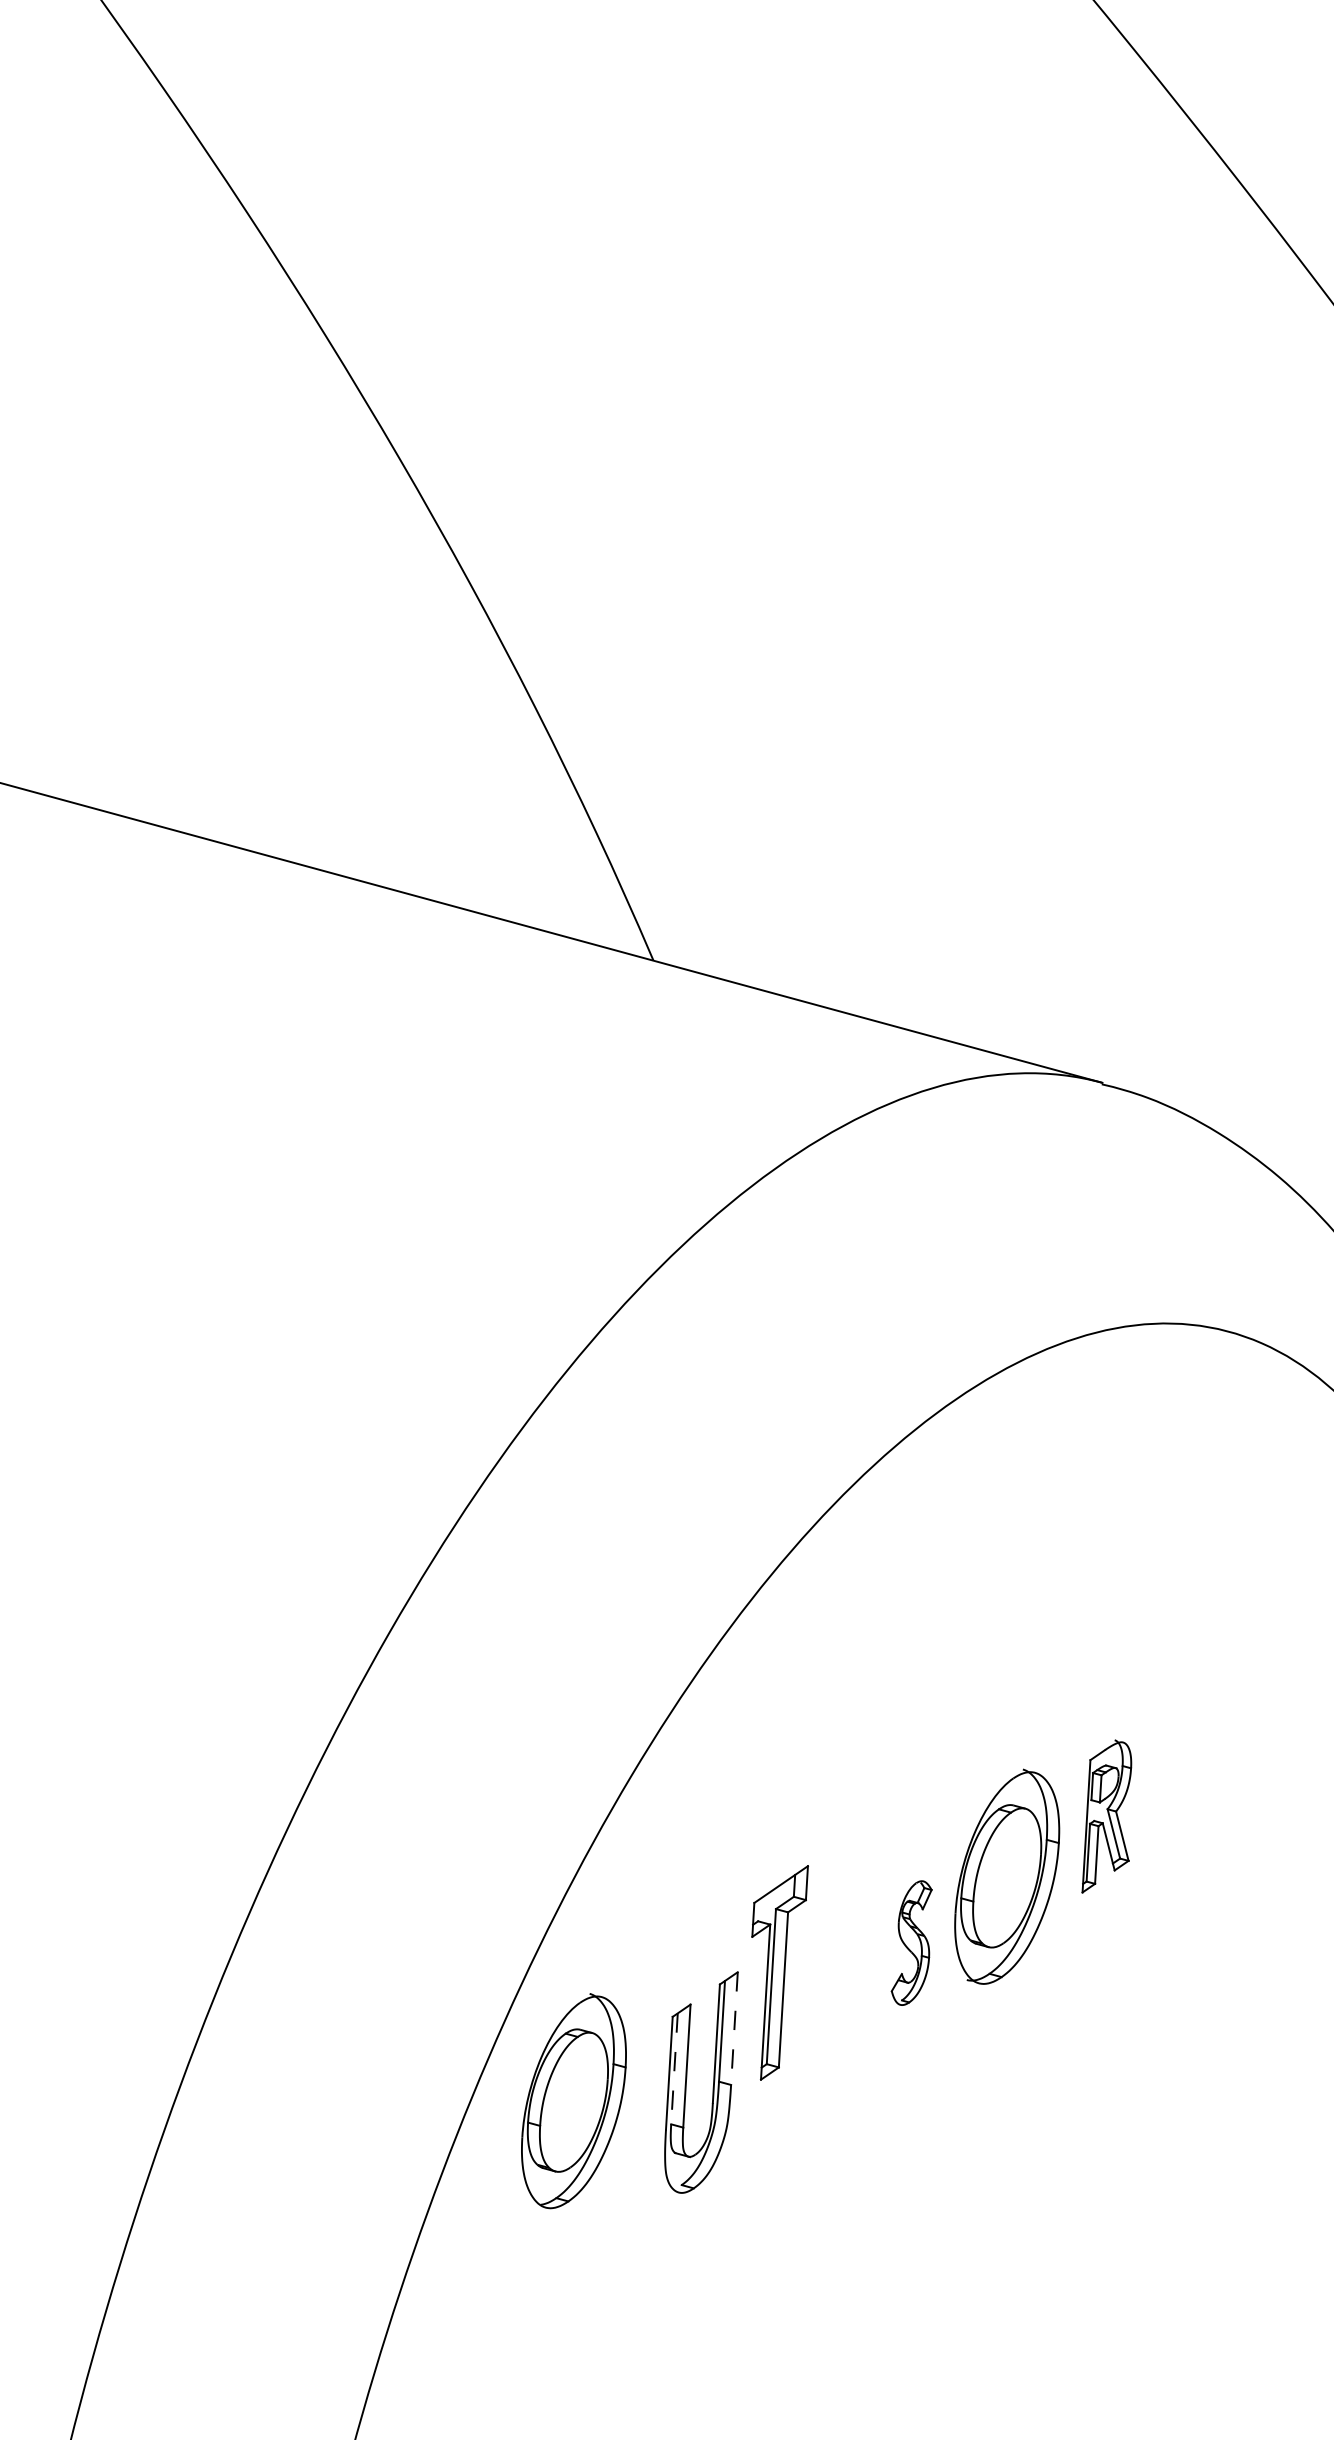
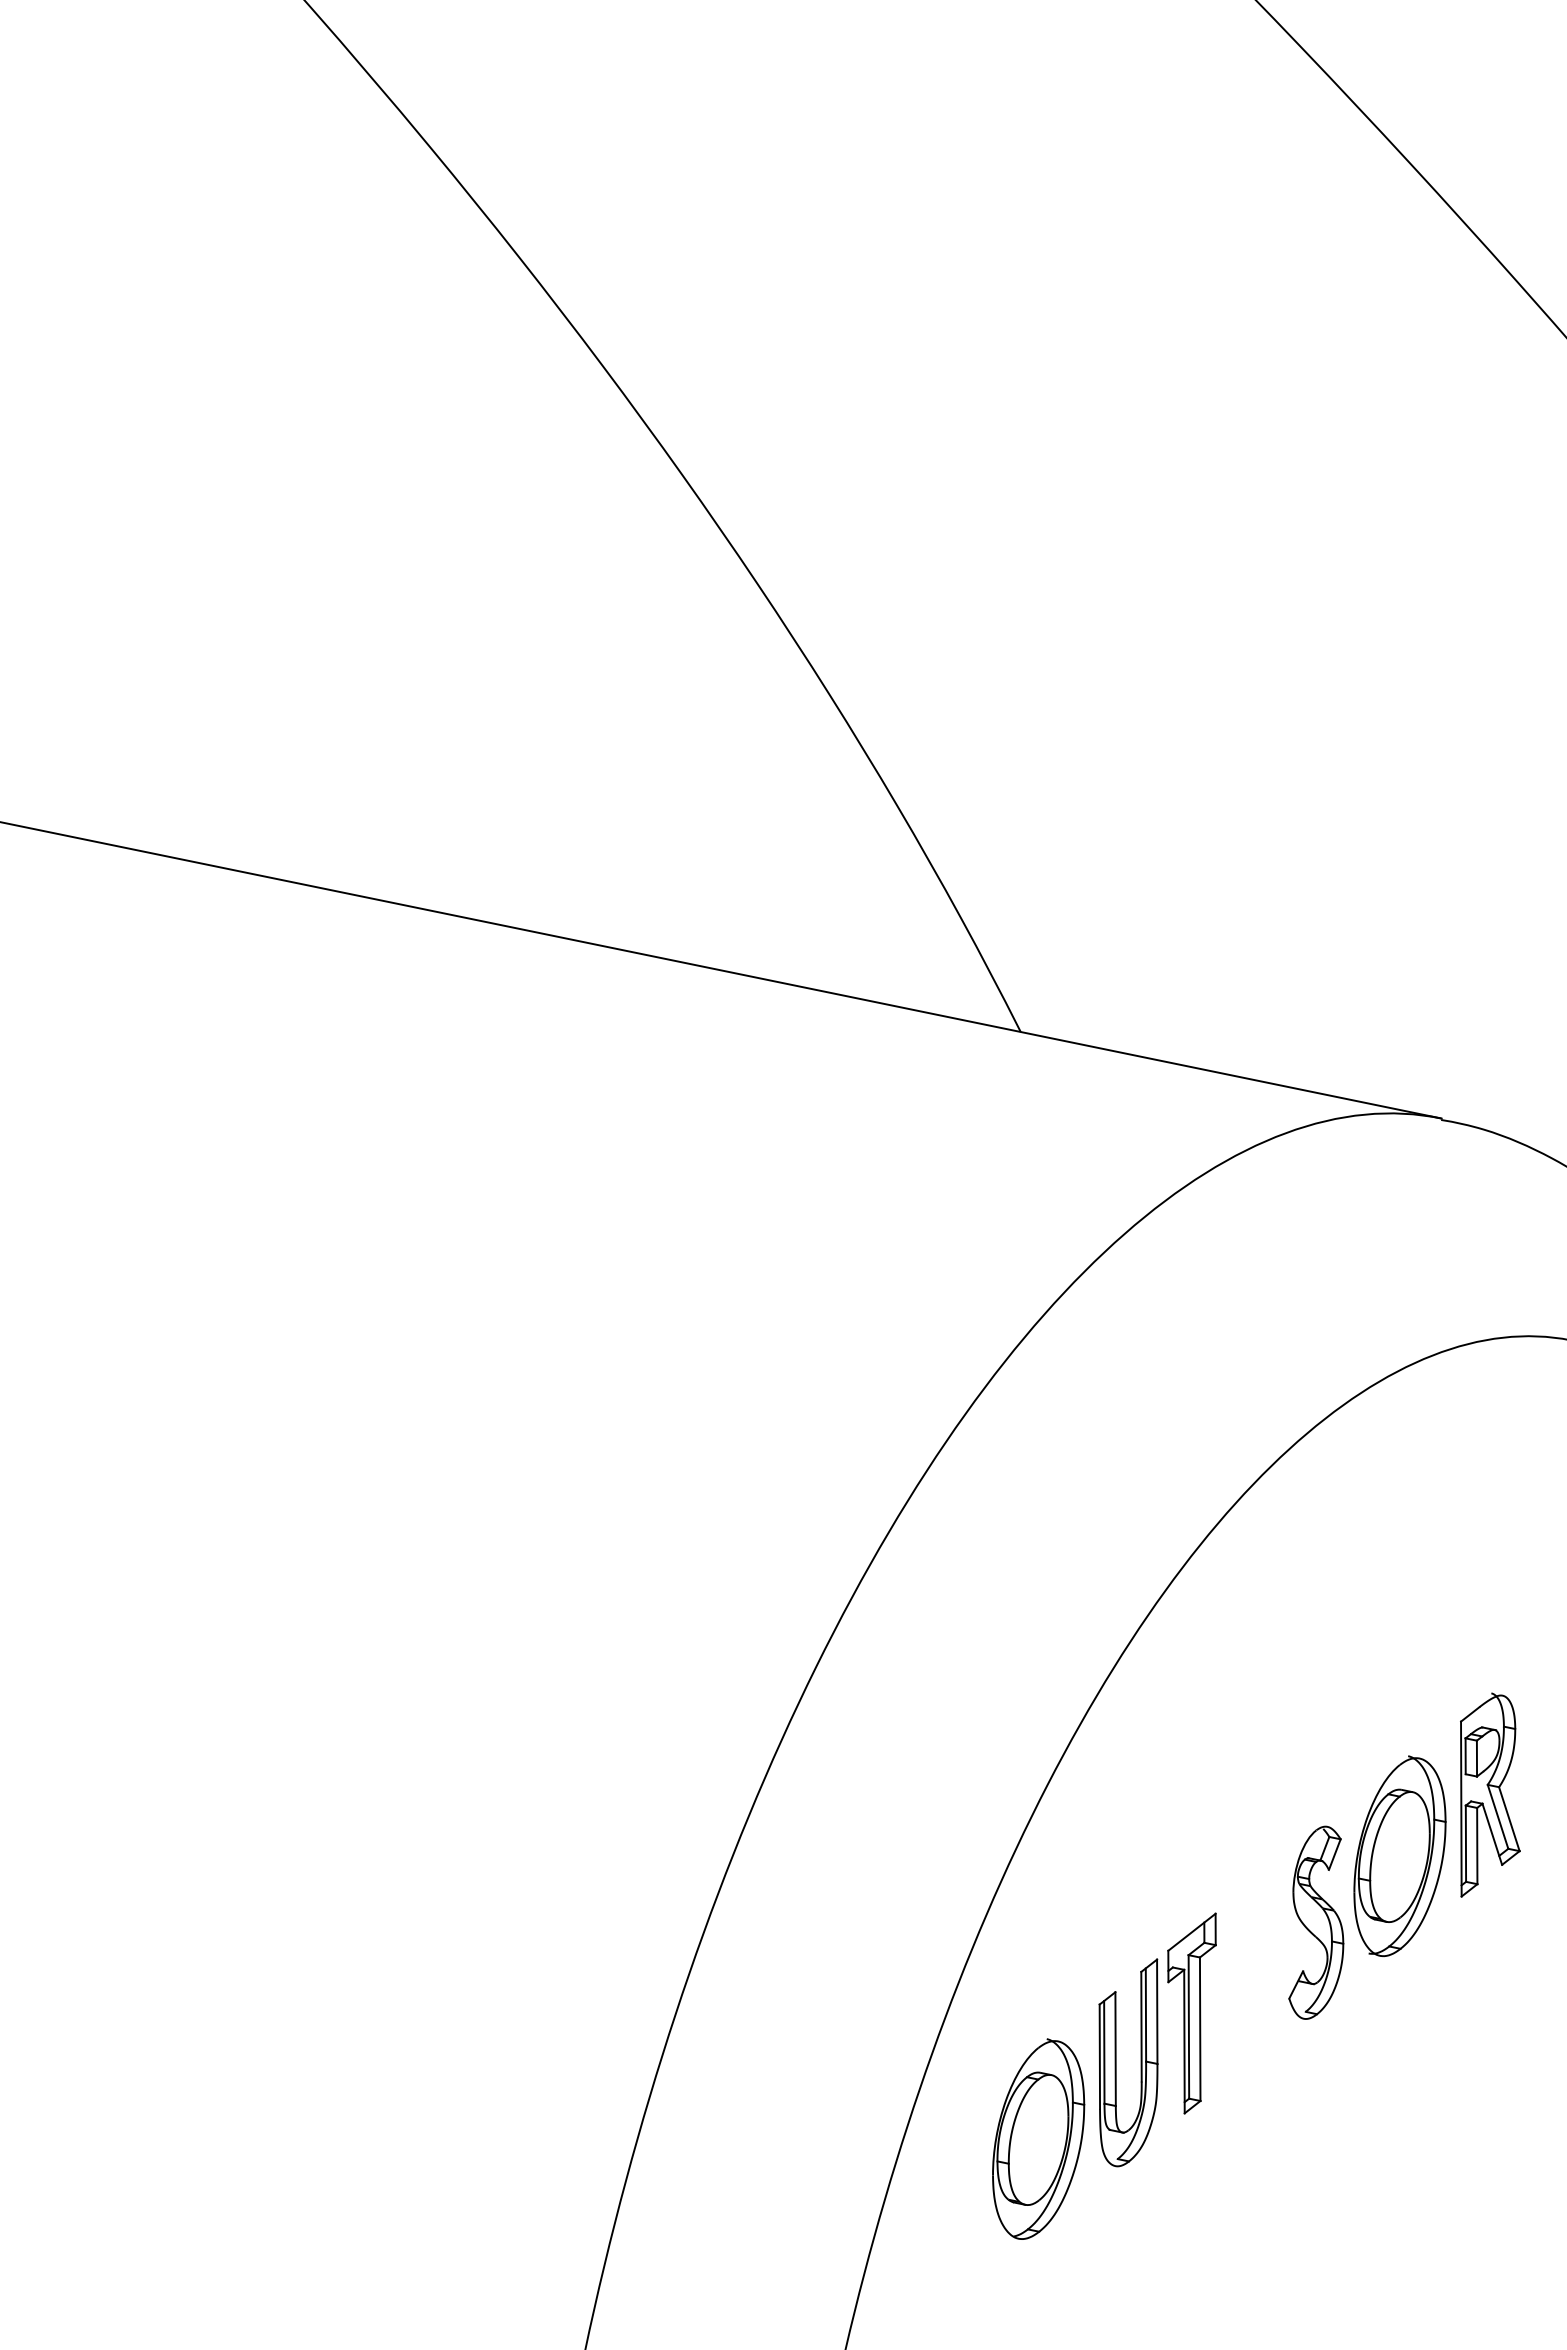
part: (1109, 1816) -> (1490, 1794), size x1.43
part: (912, 1942) -> (1316, 1922), size x1.67
part: (775, 1972) -> (1191, 2013), moved
line: (734, 2029) -> (1157, 2012), dashed -> solid
line: (674, 2069) -> (1104, 2052), dashed -> solid
part: (573, 2100) -> (1038, 2138), moved

